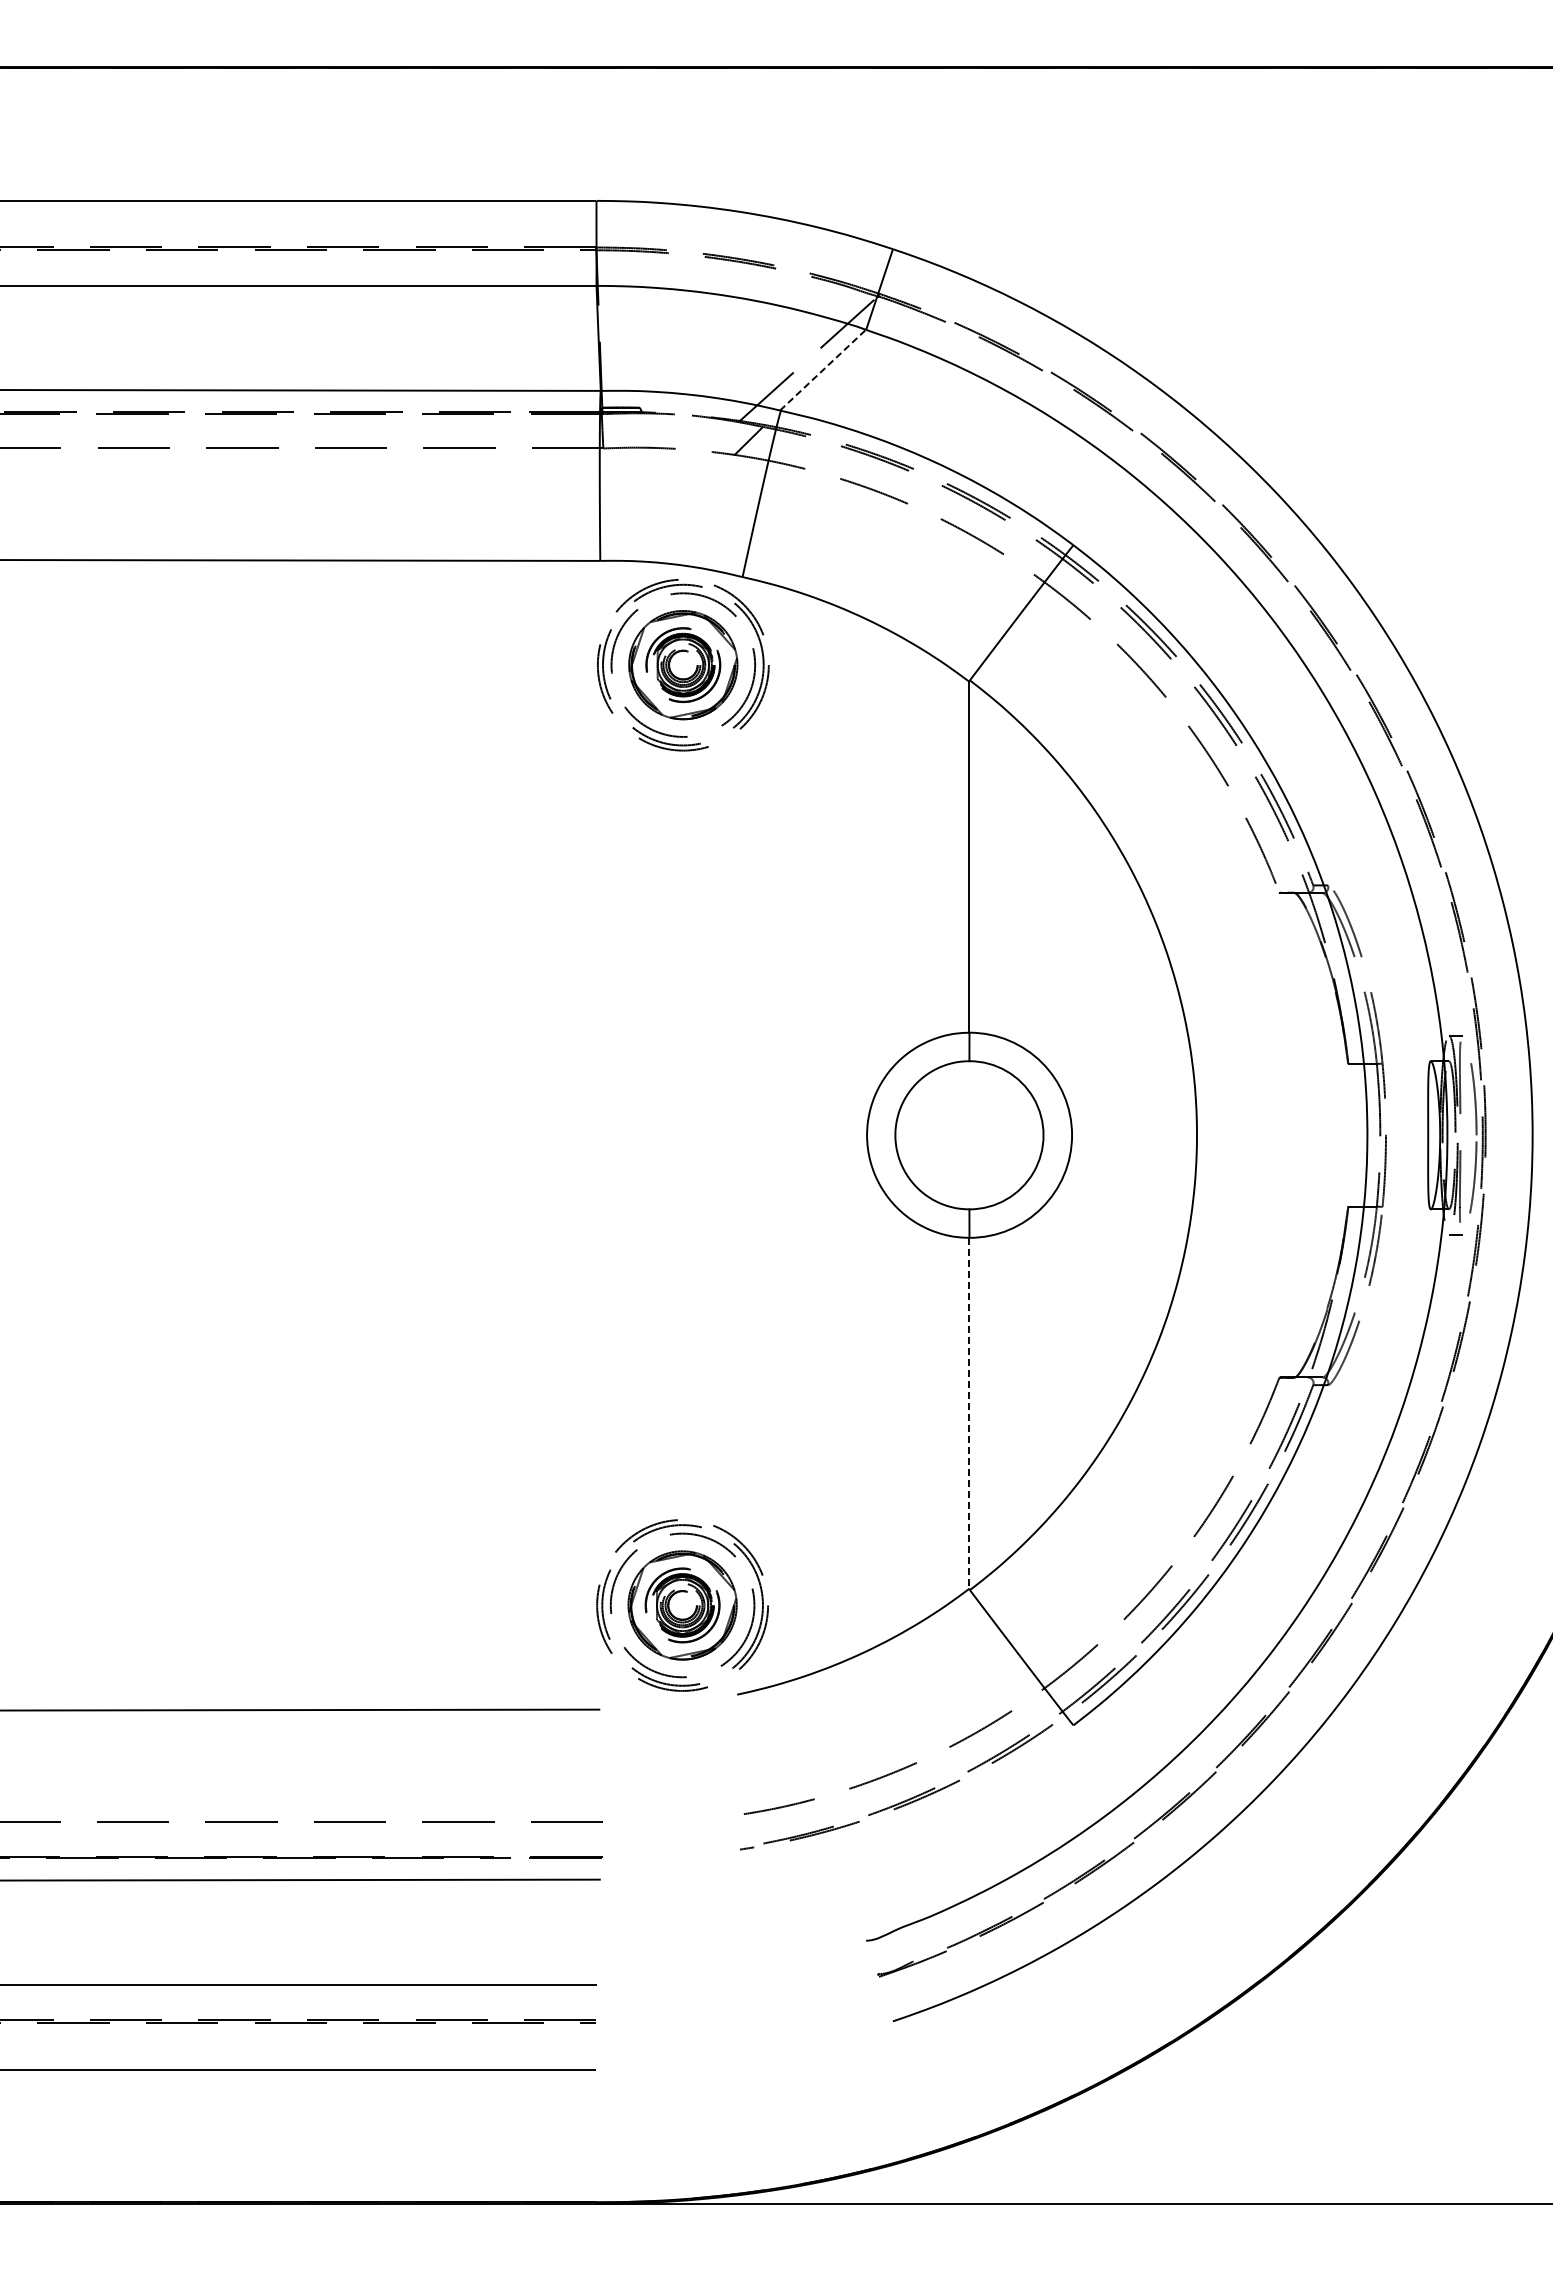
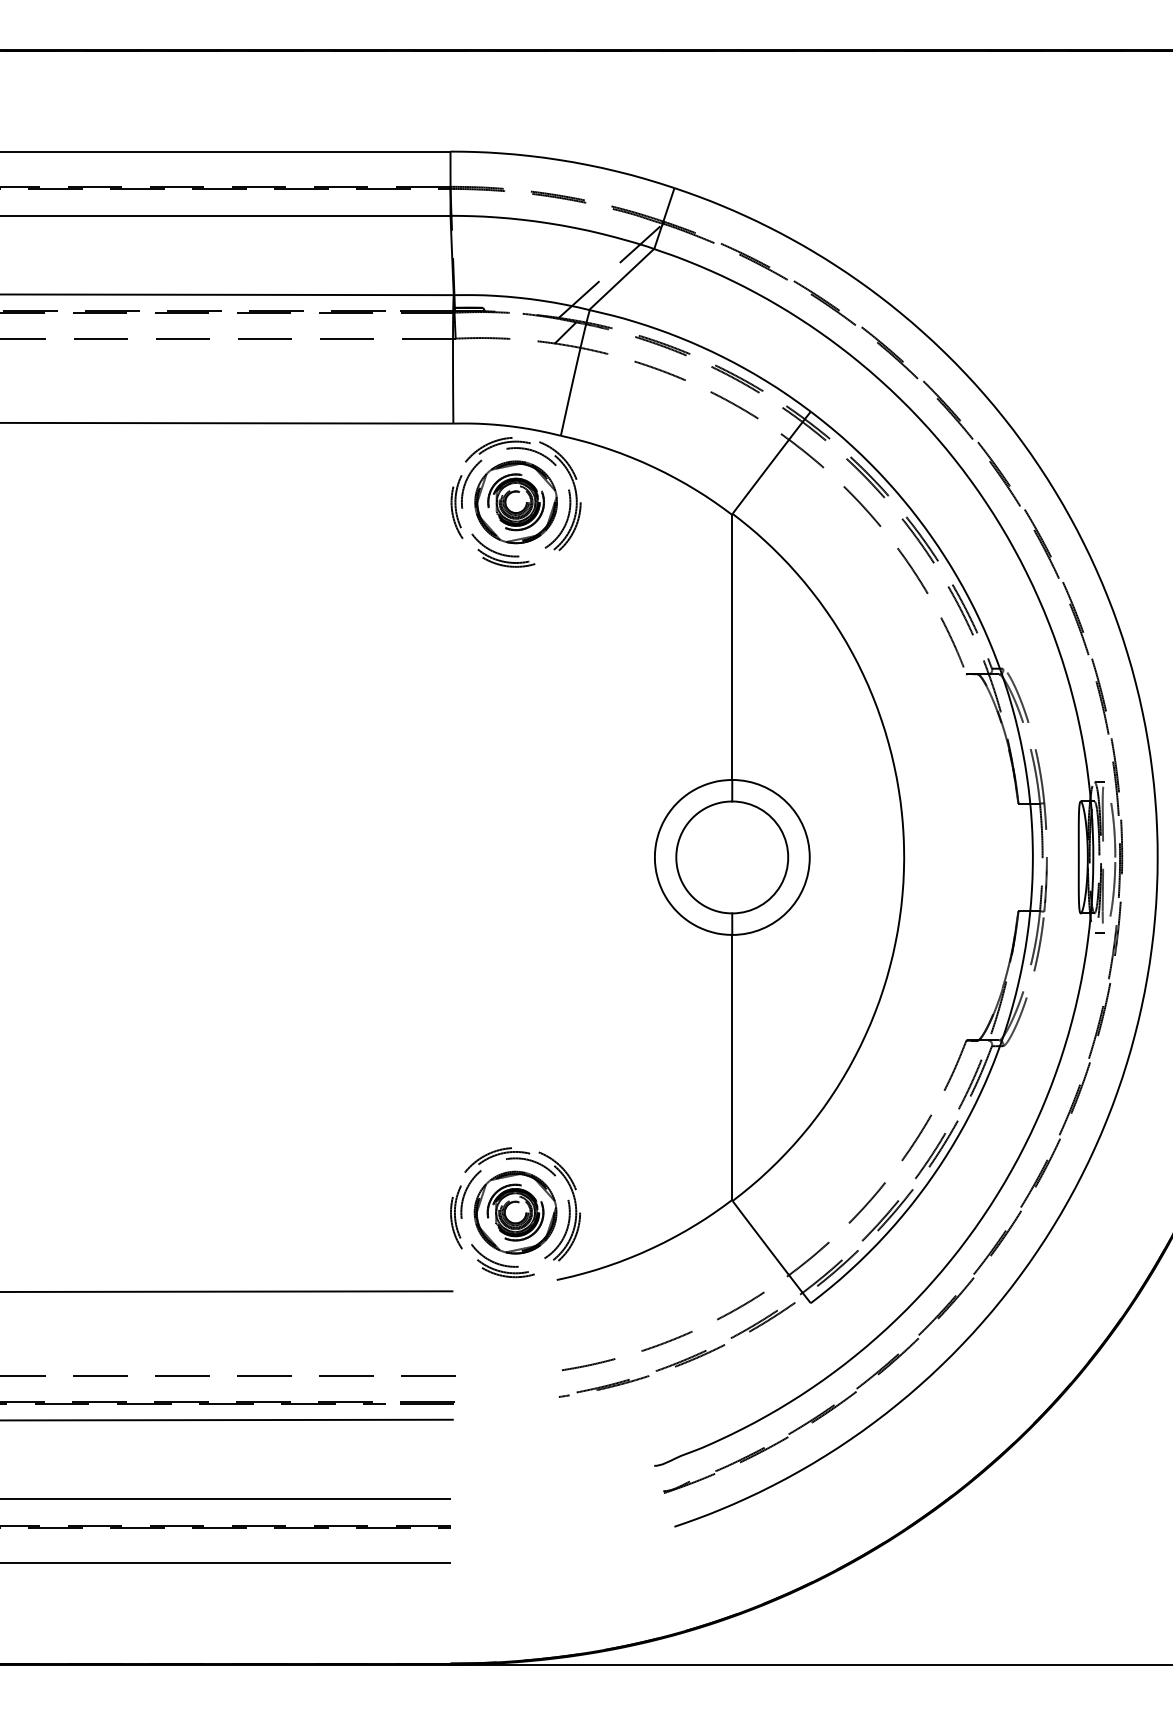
line: (823, 370) -> (622, 279), dashed -> solid
line: (969, 1413) -> (732, 1067), dashed -> solid

